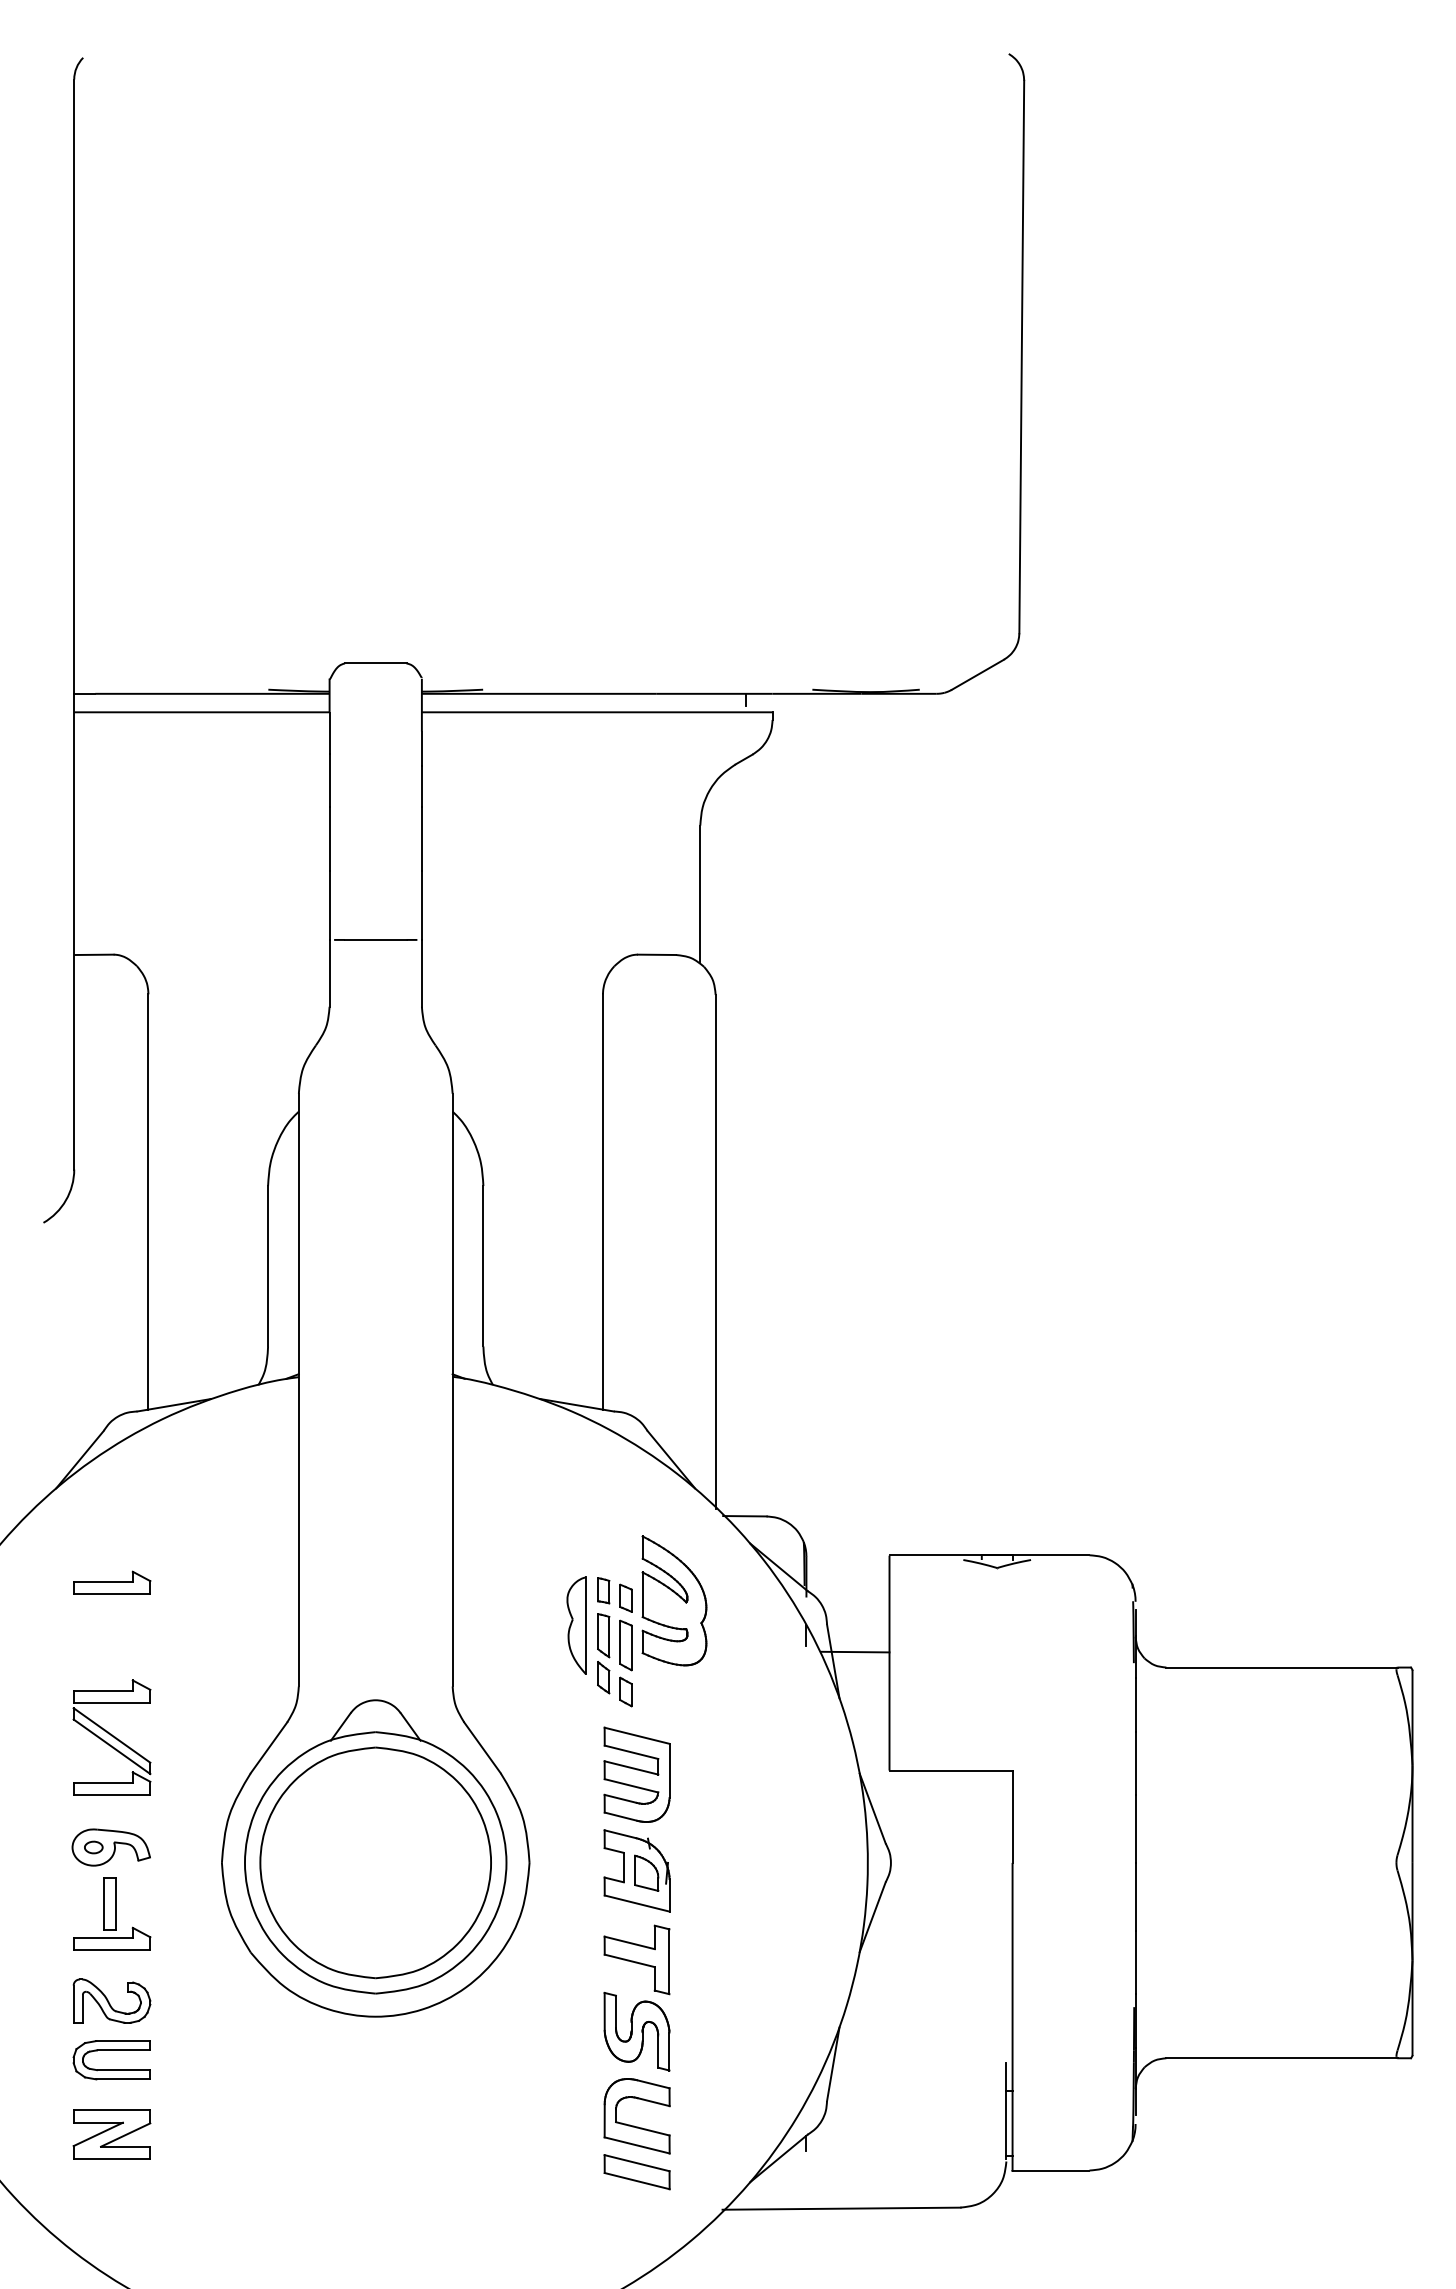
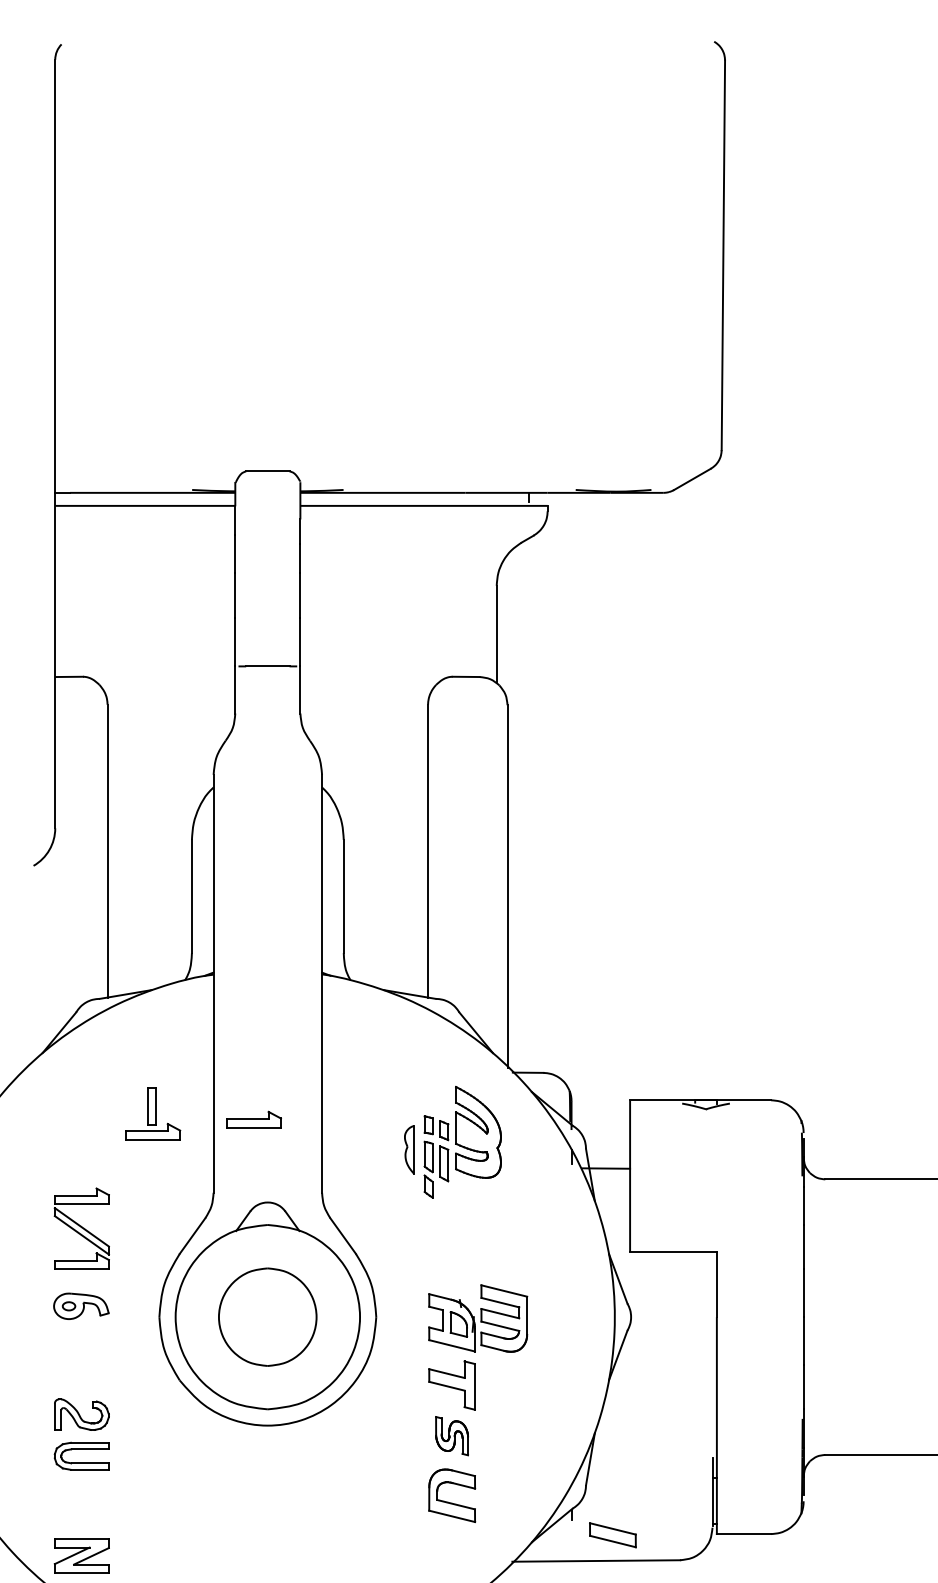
part: (112, 1582) -> (254, 1119), moved
part: (576, 1625) -> (409, 1149), size x0.7
part: (625, 1691) -> (443, 1196), removed
part: (636, 1774) -> (503, 1318), moved
part: (375, 1862) -> (267, 1316), size x0.6
part: (112, 1913) -> (153, 1113), moved
part: (636, 2031) -> (451, 1436), size x0.7
part: (111, 2134) -> (81, 1555), moved
part: (636, 2172) -> (612, 1535), moved

